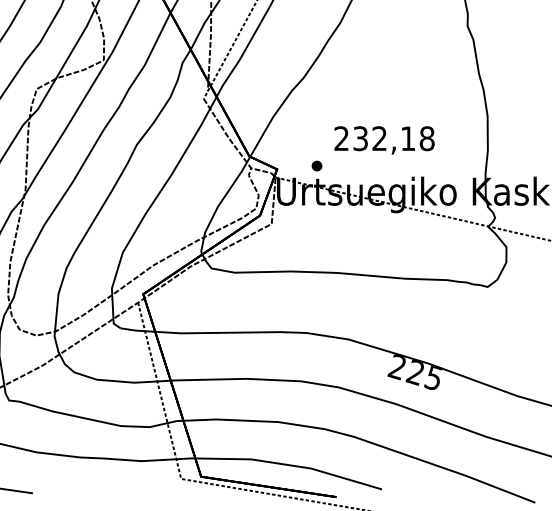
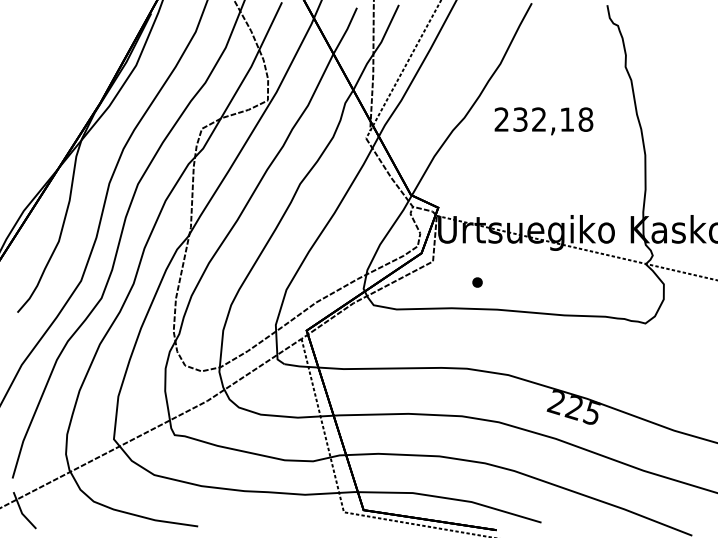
text: (384, 140) -> (543, 121), moved
part: (316, 165) -> (477, 282), moved

